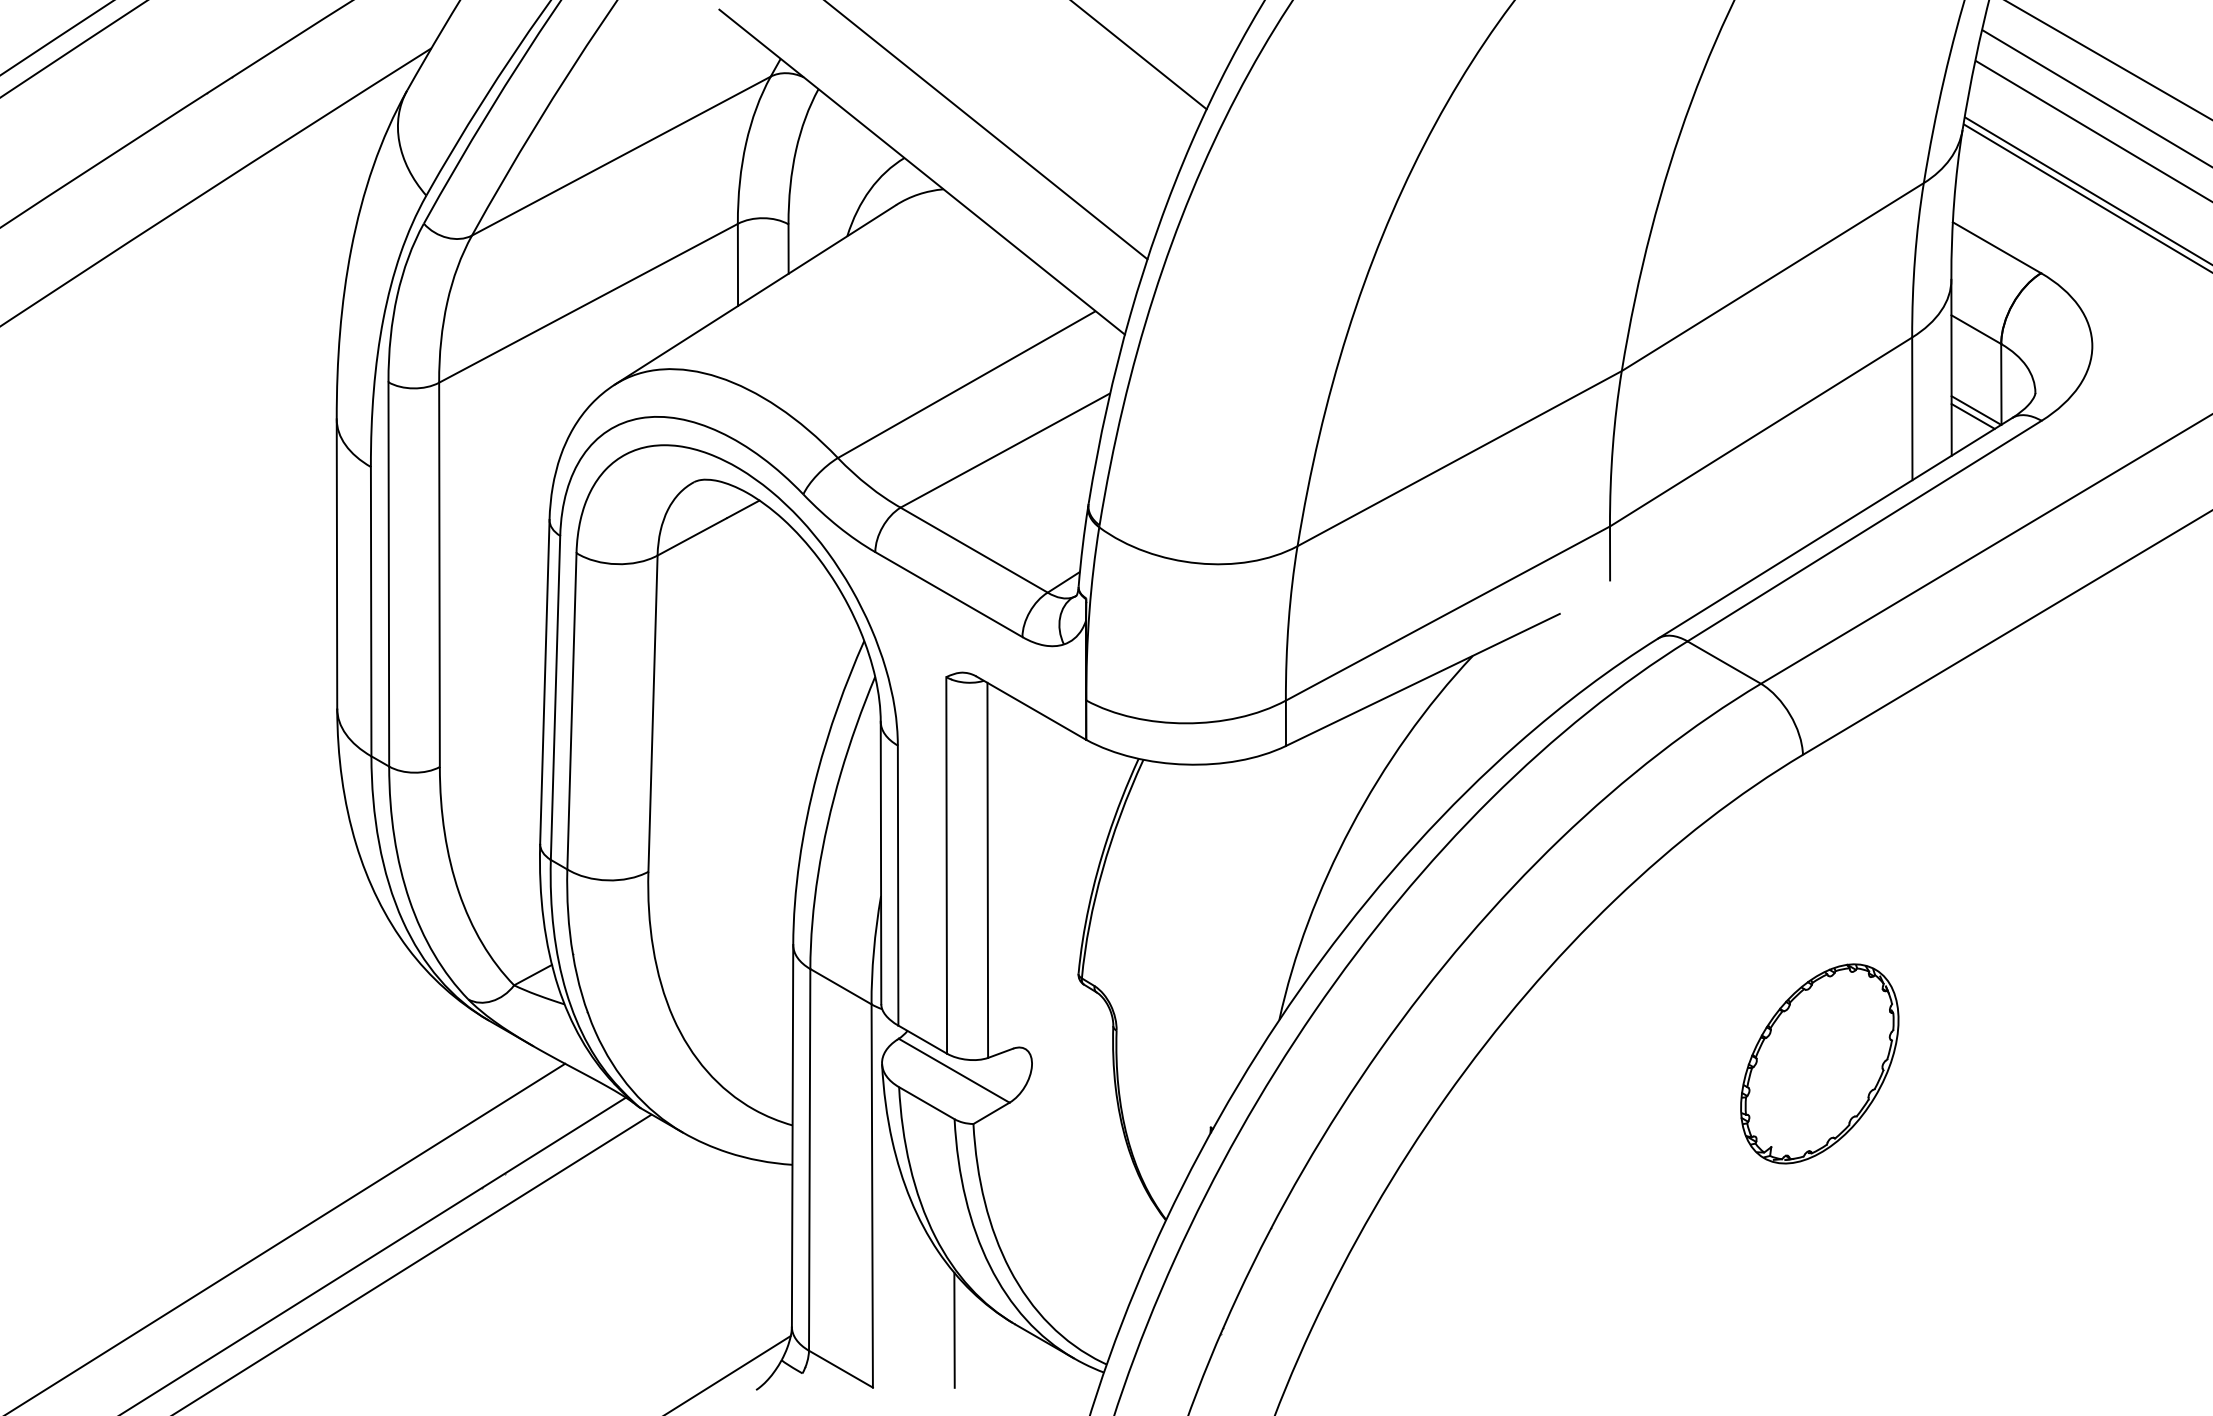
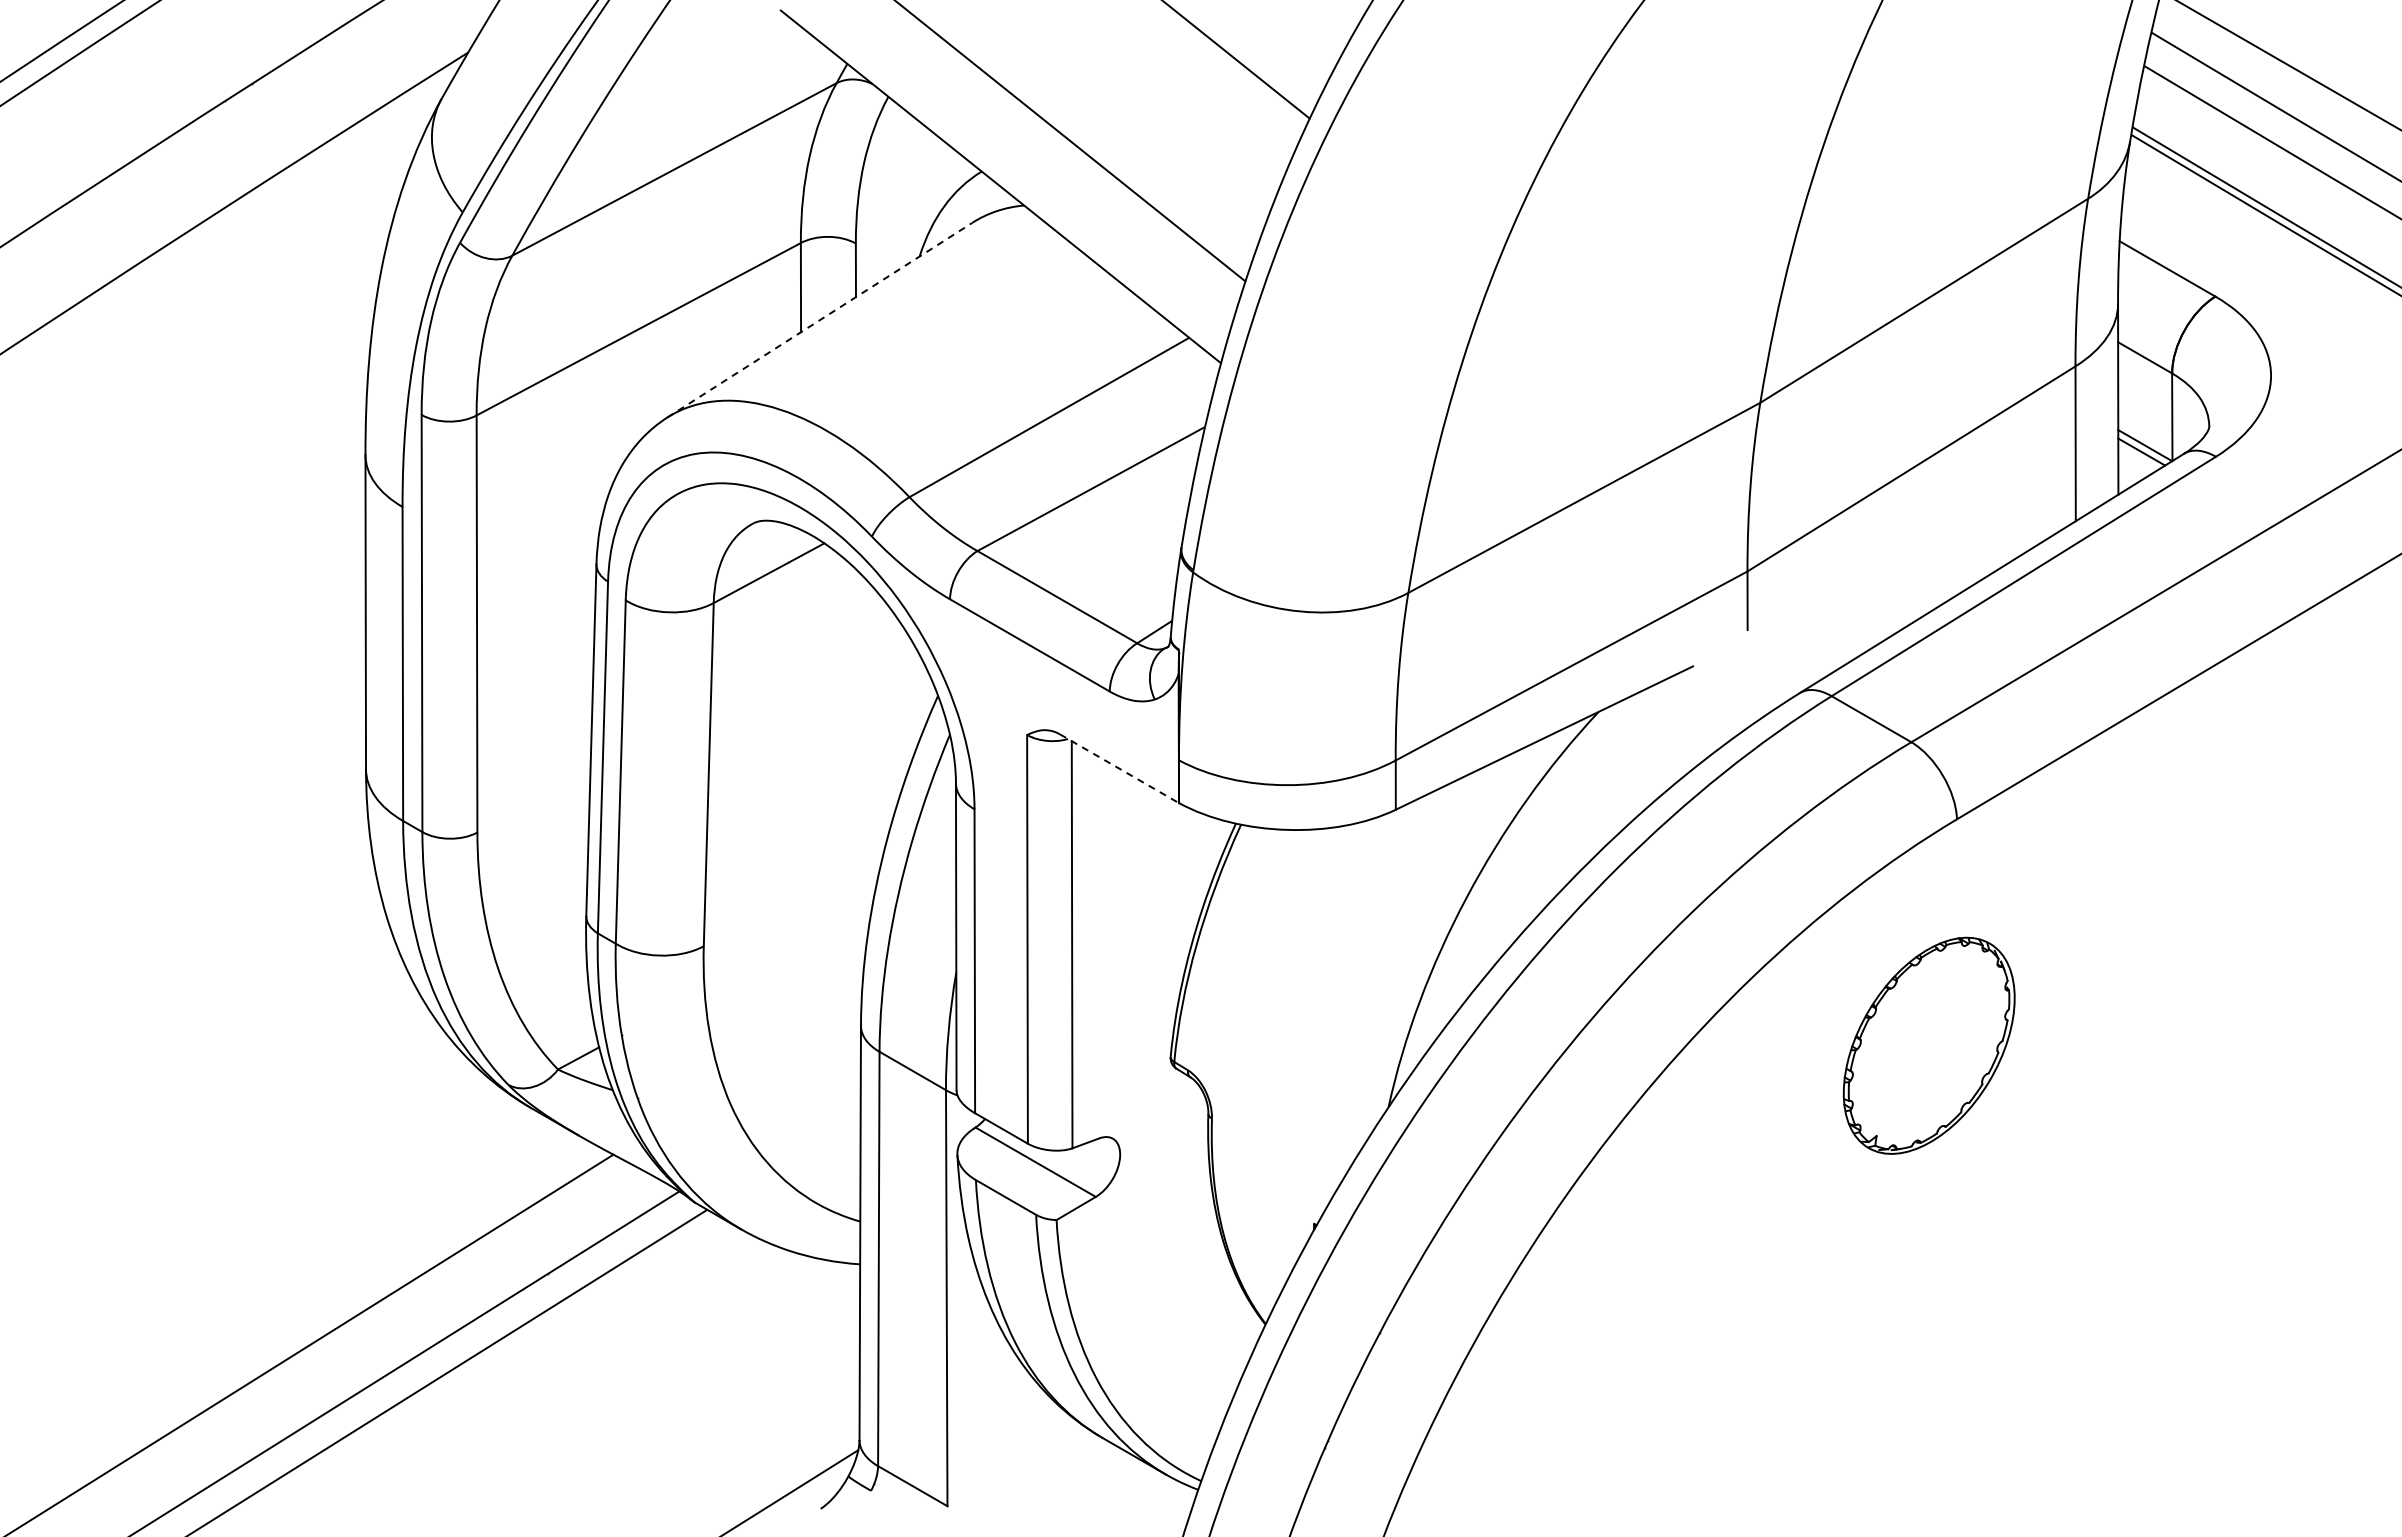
line: (755, 294) -> (820, 319), solid -> dashed
line: (1031, 708) -> (1119, 768), solid -> dashed
part: (1819, 1063) -> (1928, 1045), moved
line: (954, 1329) -> (1035, 1443), removed

